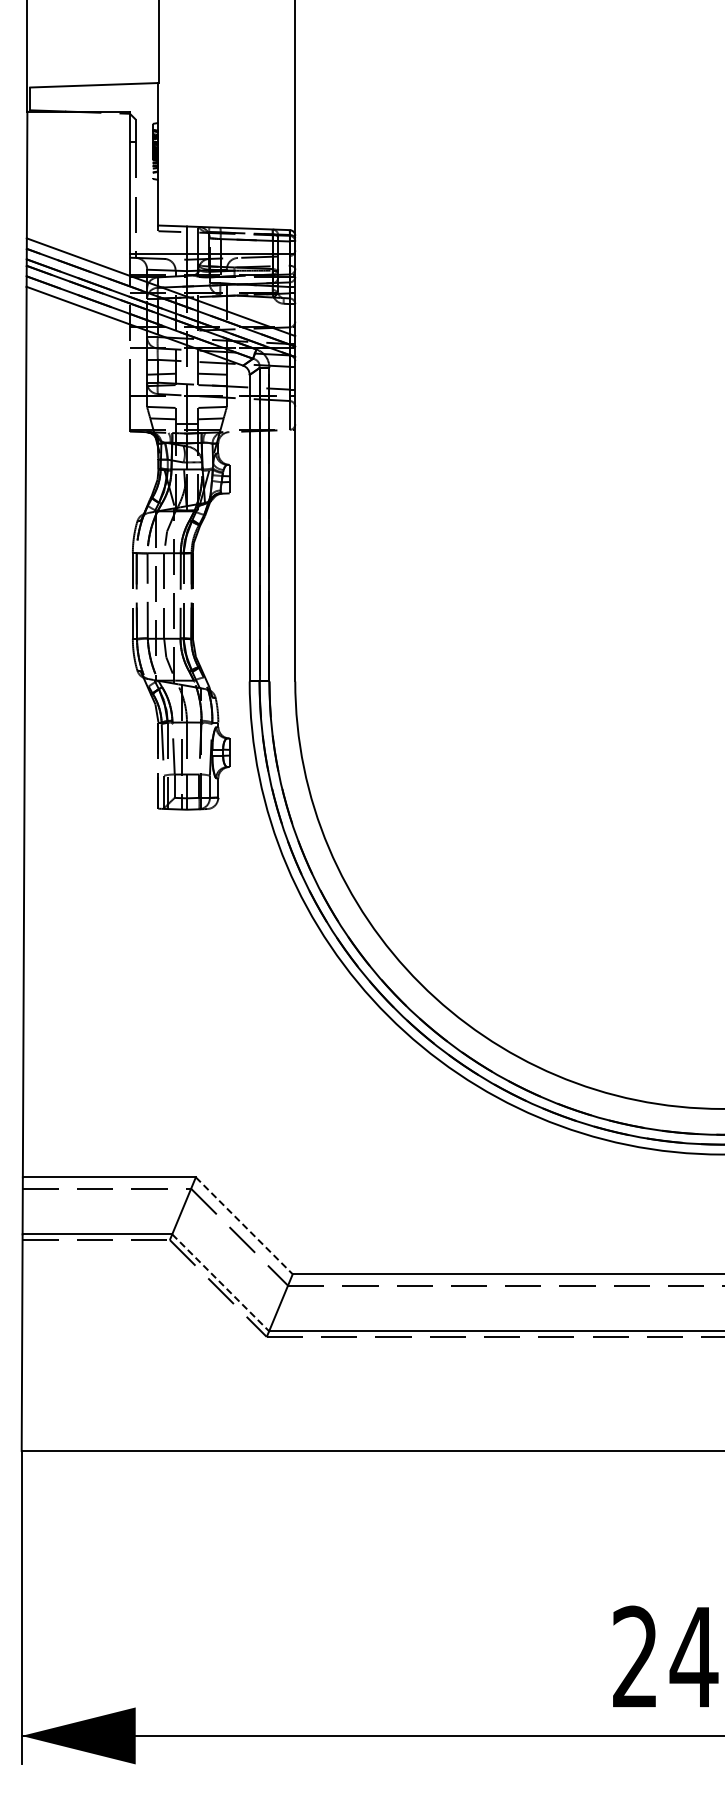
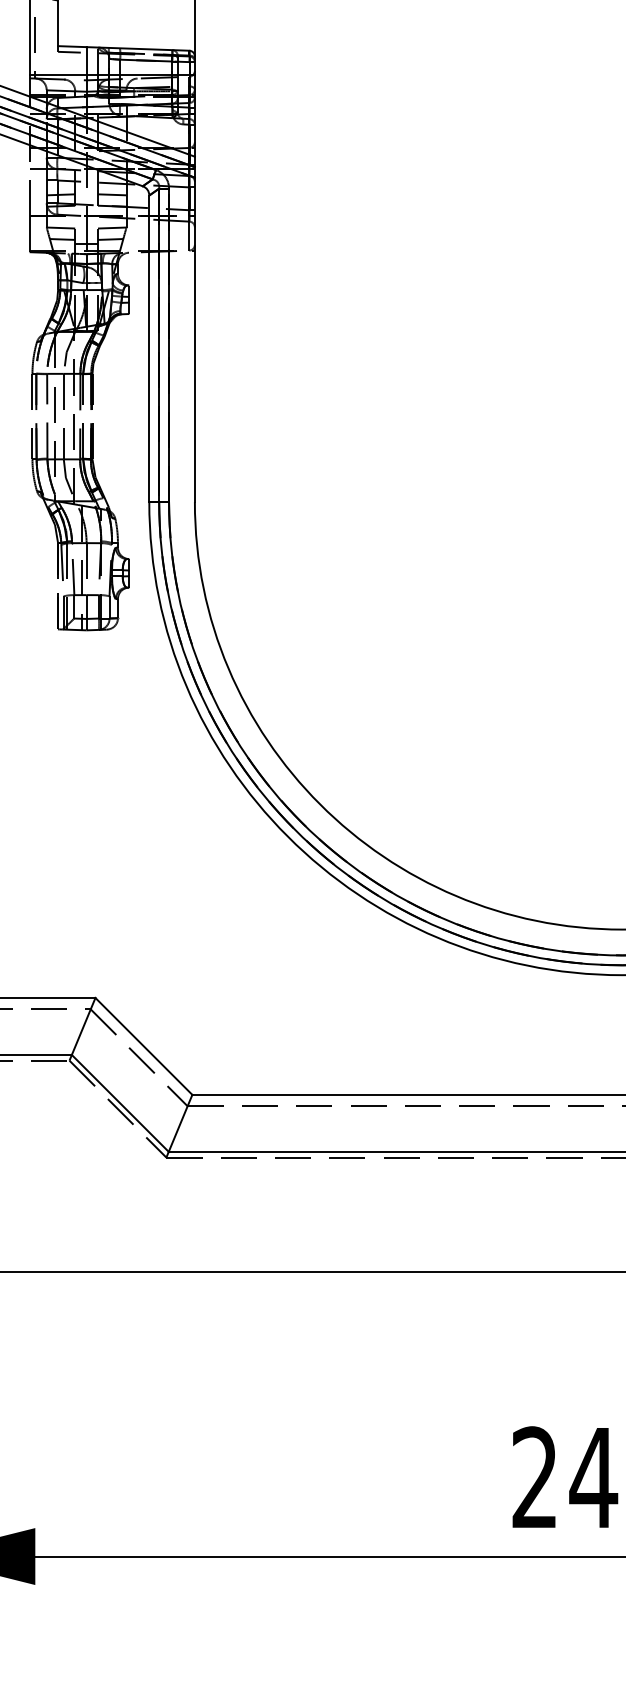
line: (244, 1225) -> (144, 1046), dashed -> solid
line: (220, 1282) -> (120, 1103), dashed -> solid

